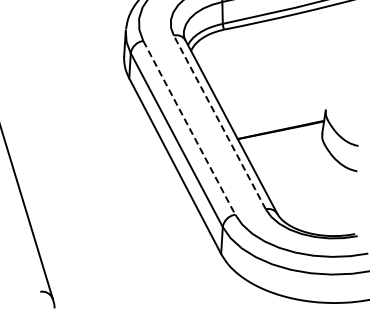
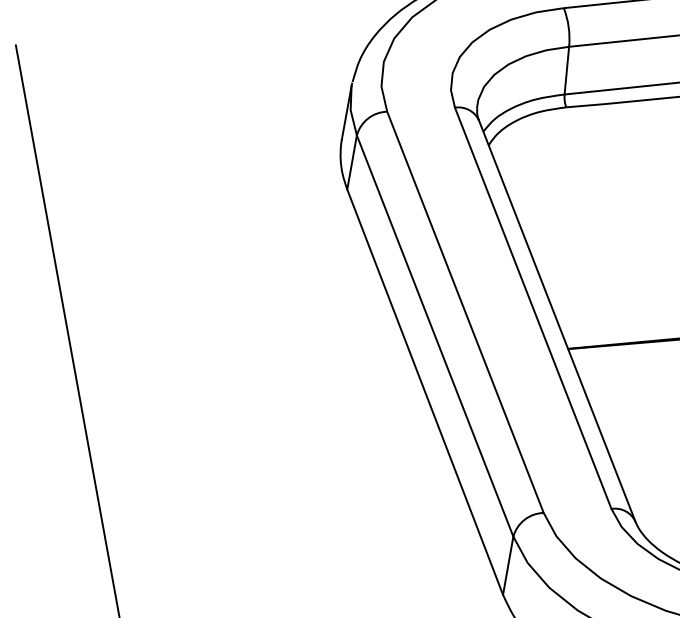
line: (219, 122) -> (532, 308), dashed -> solid
line: (189, 128) -> (465, 313), dashed -> solid

